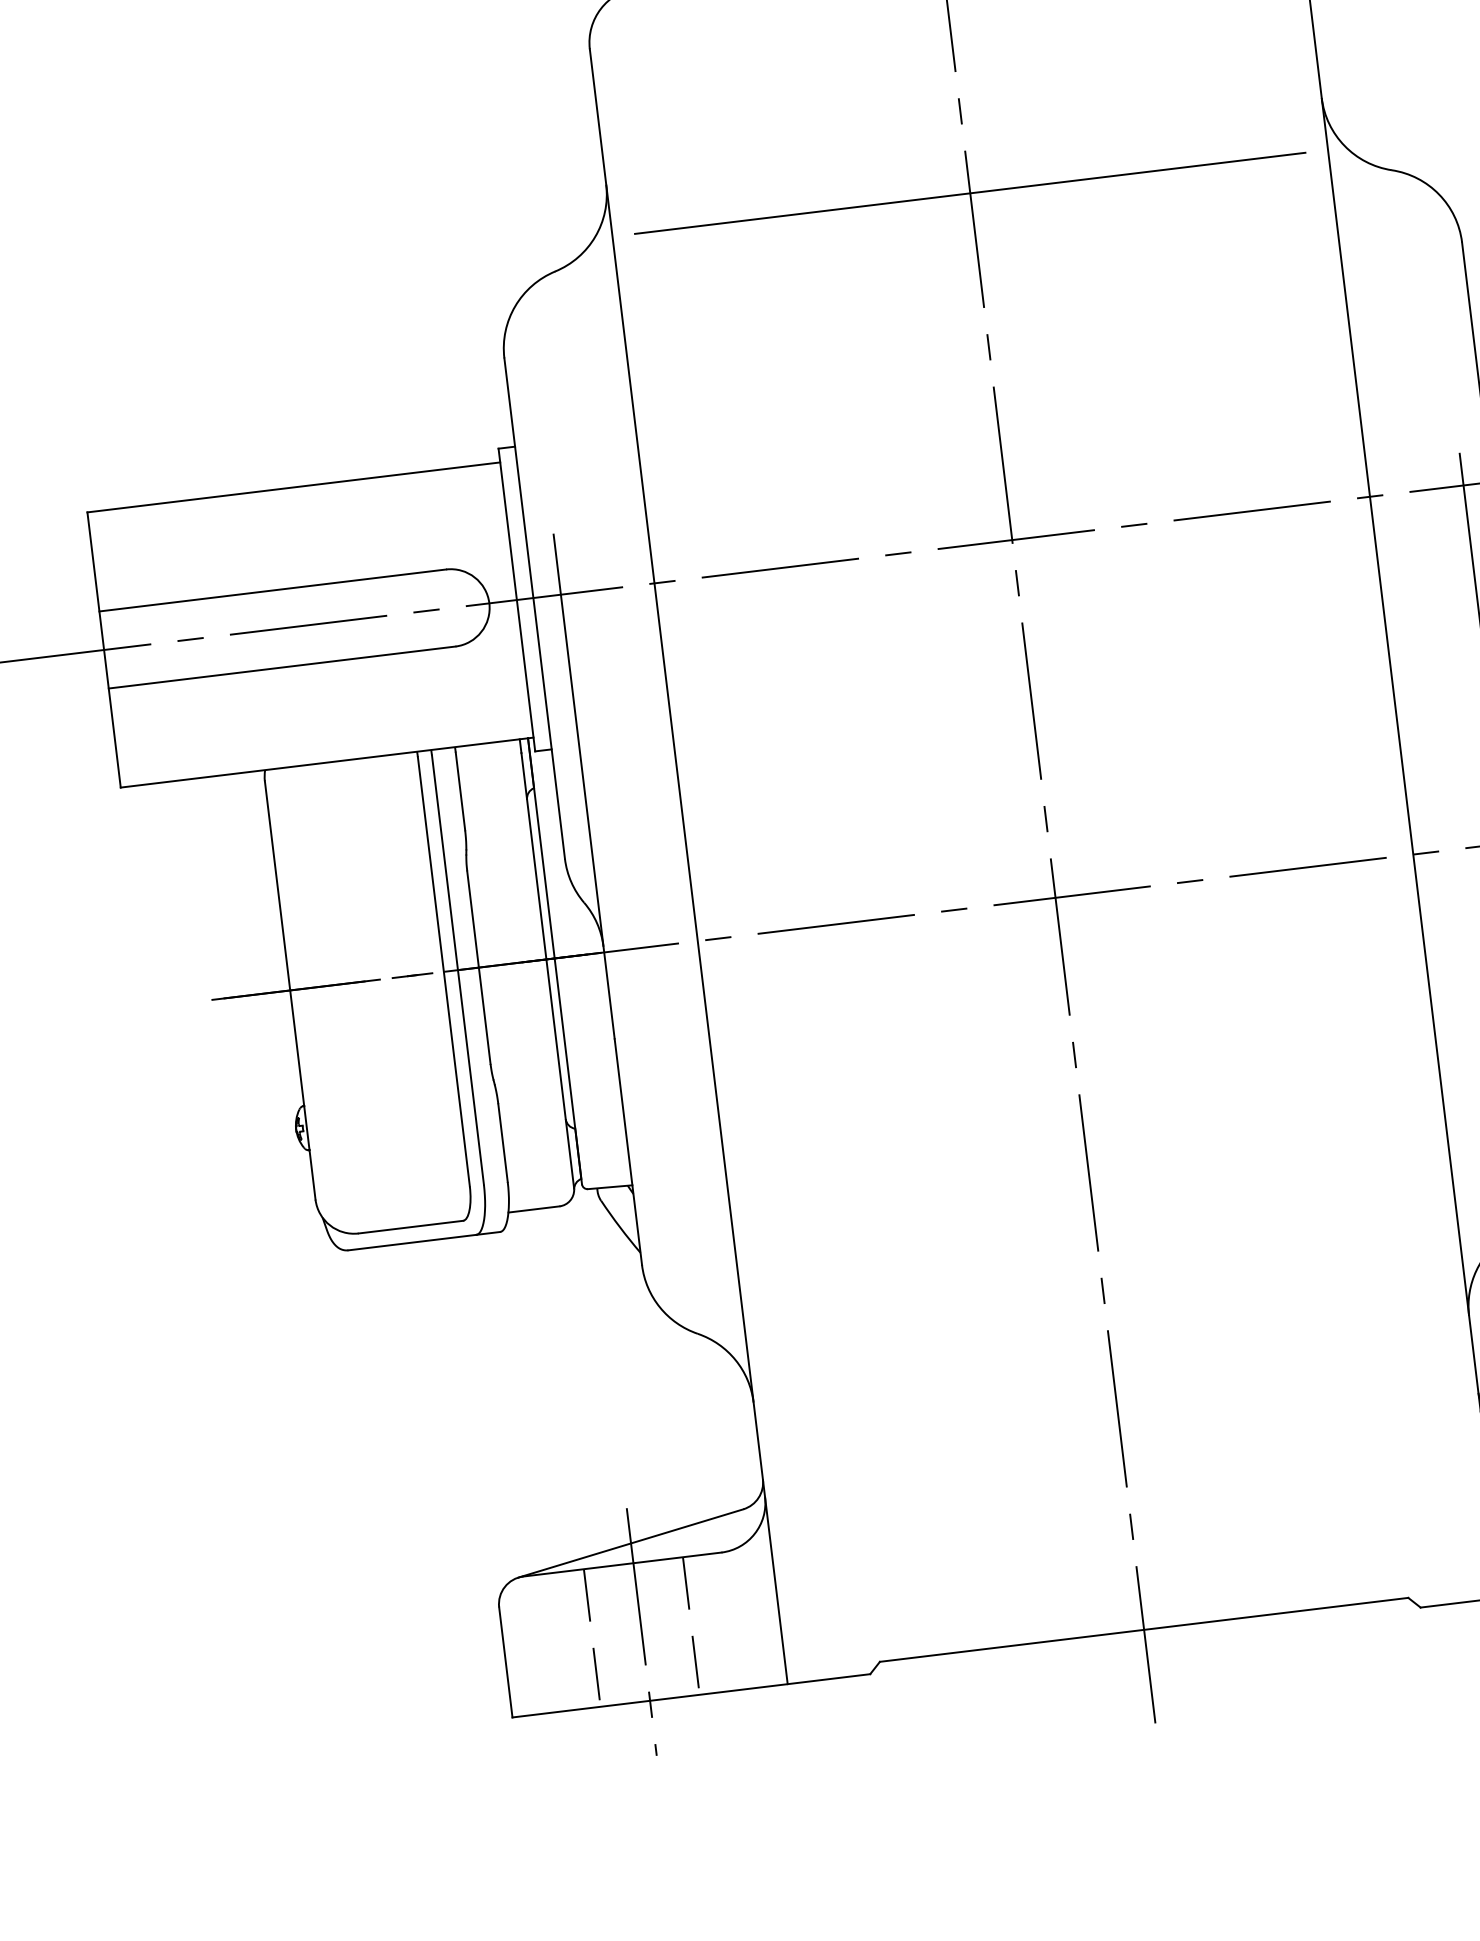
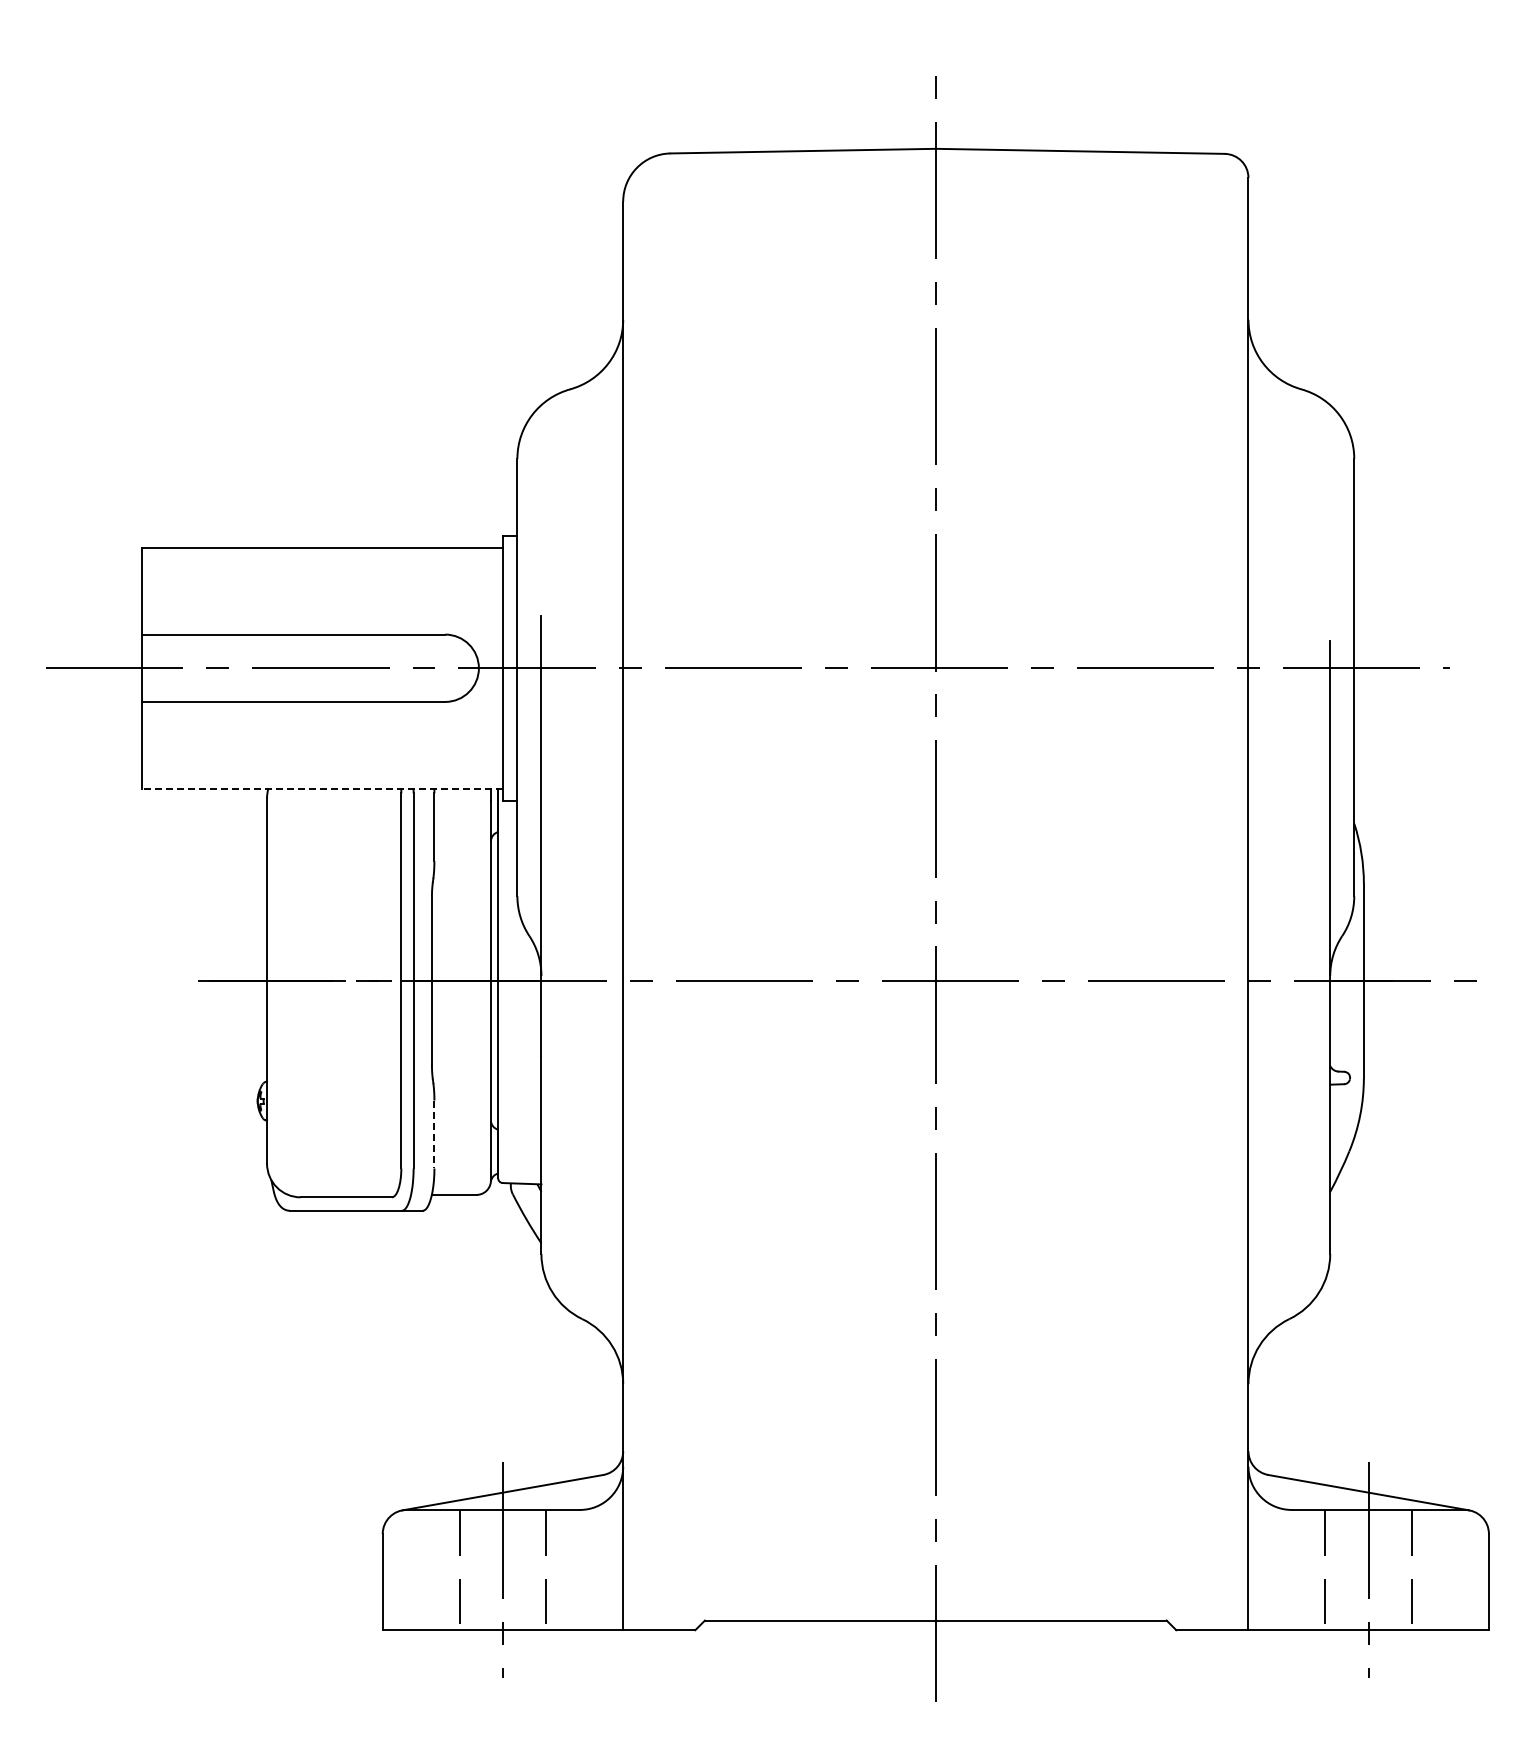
line: (969, 193) -> (935, 365), removed
line: (327, 762) -> (322, 788), solid -> dashed
line: (503, 1143) -> (434, 1134), solid -> dashed

